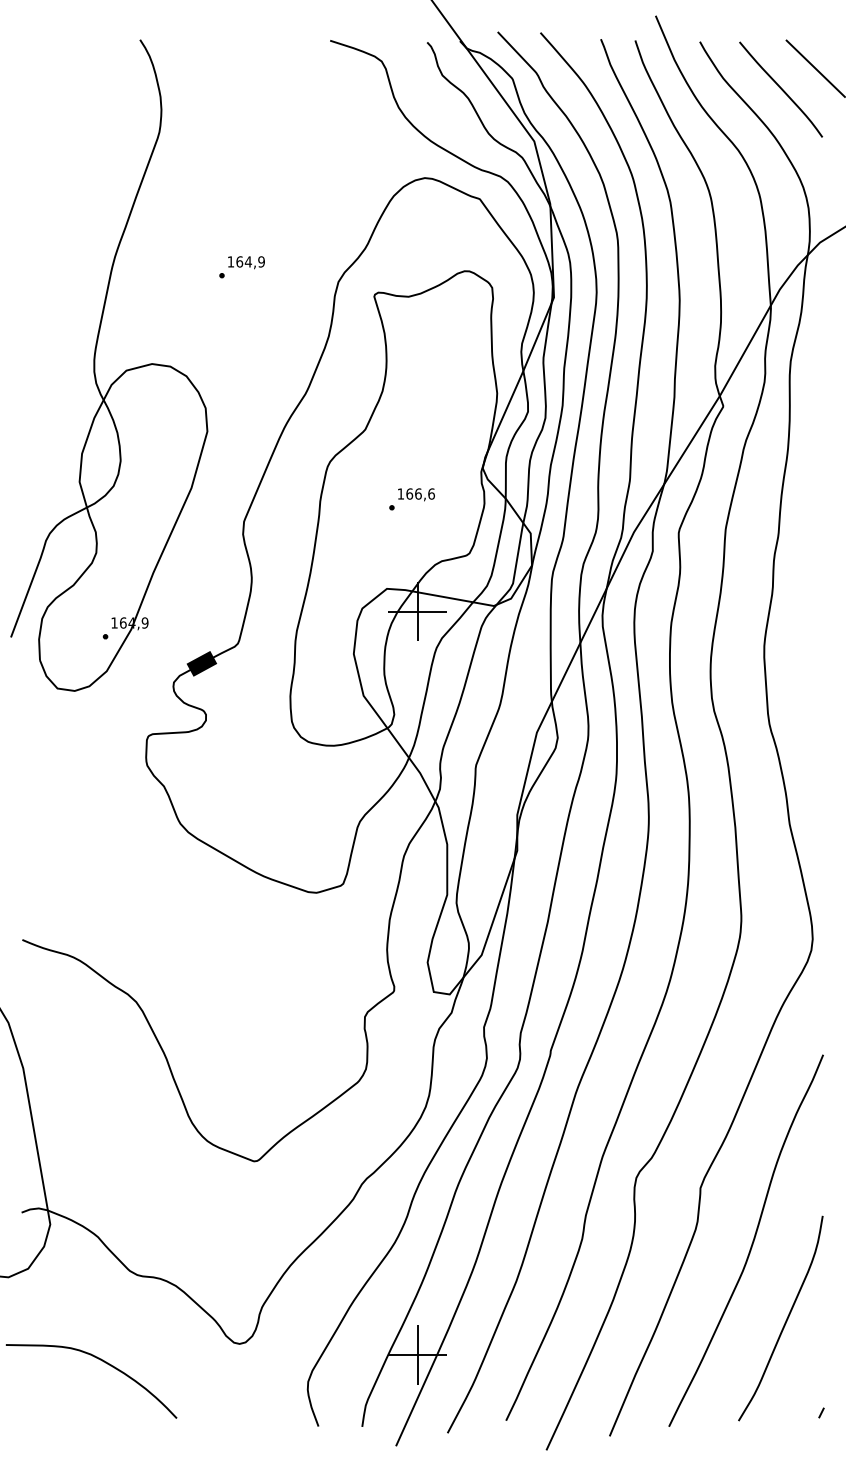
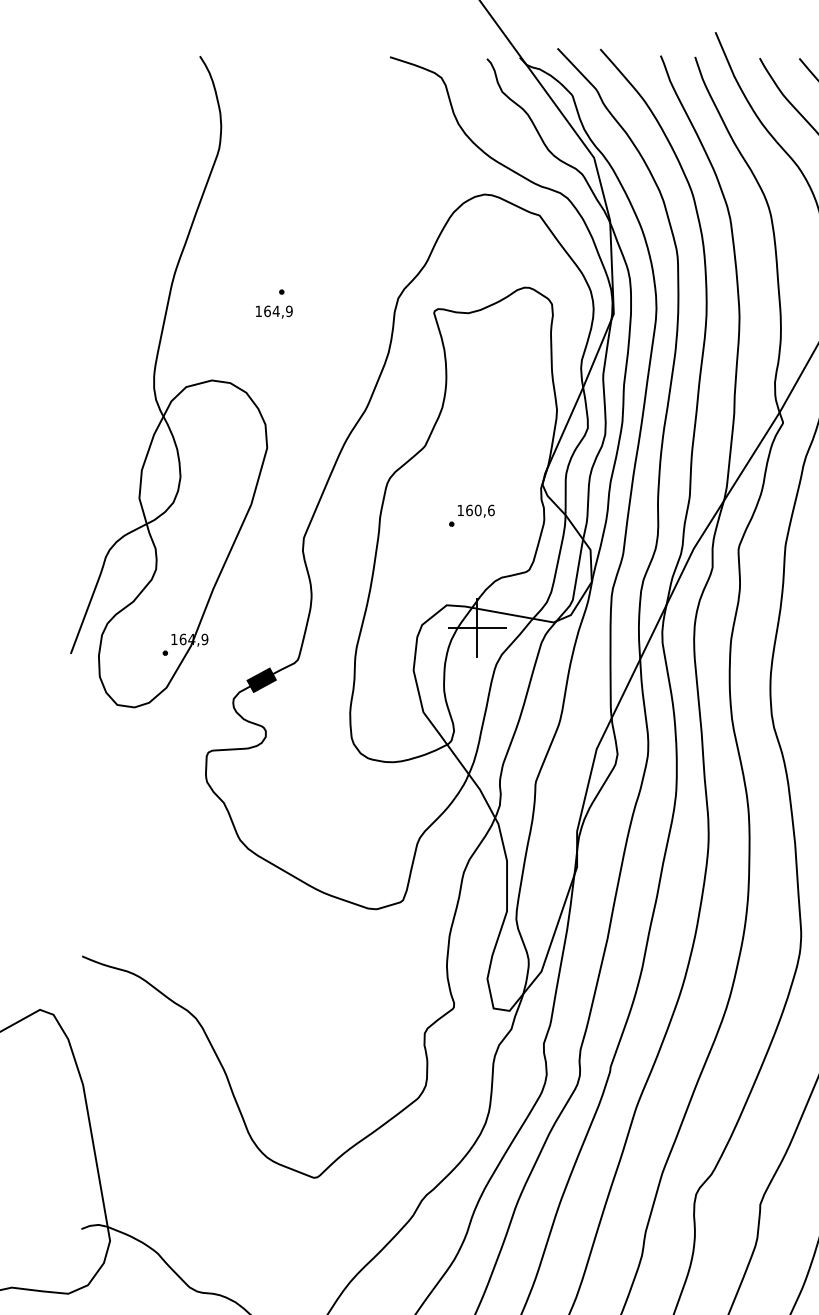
text: (246, 262) -> (274, 311), moved
text: (418, 493) -> (478, 509), 166,6 -> 160,6

